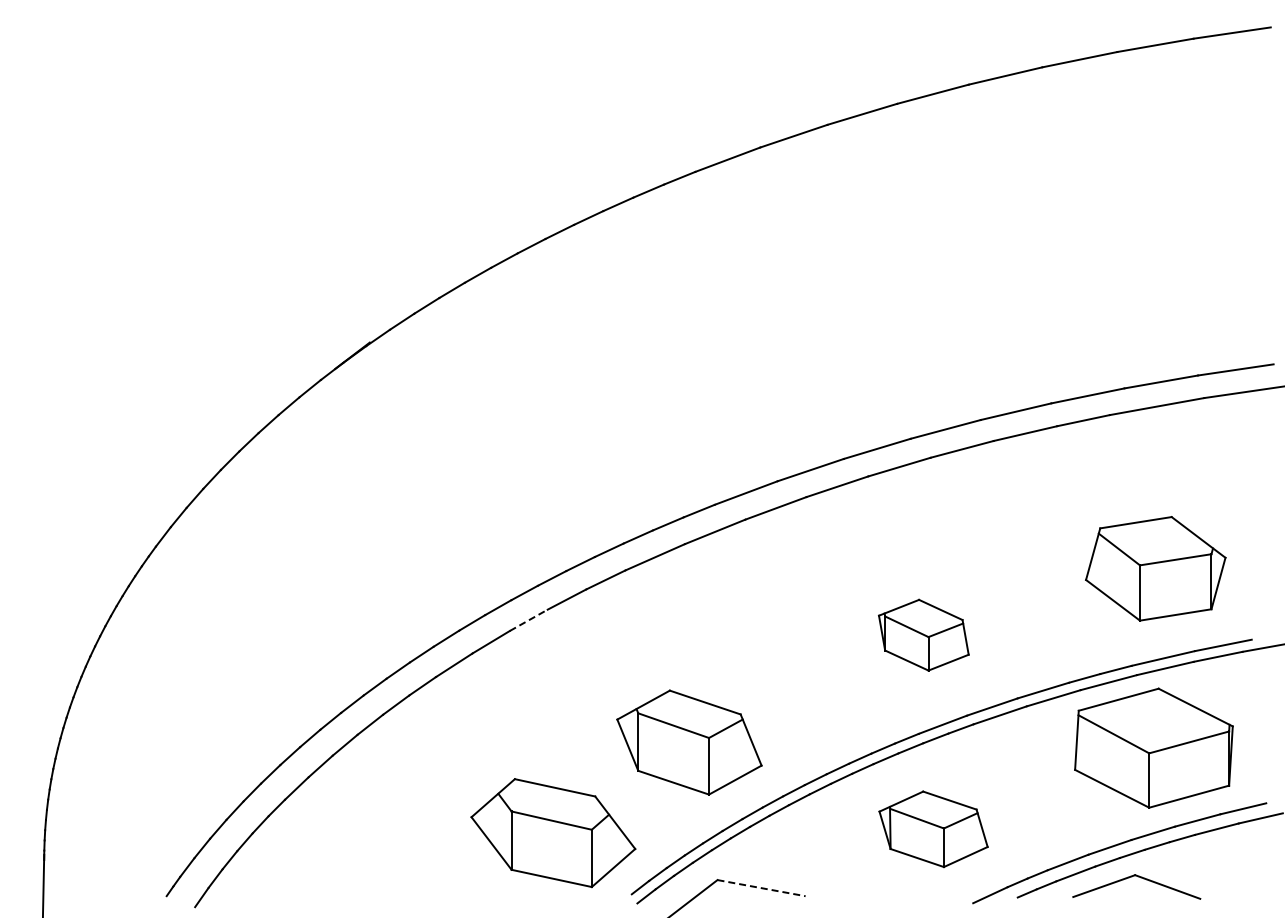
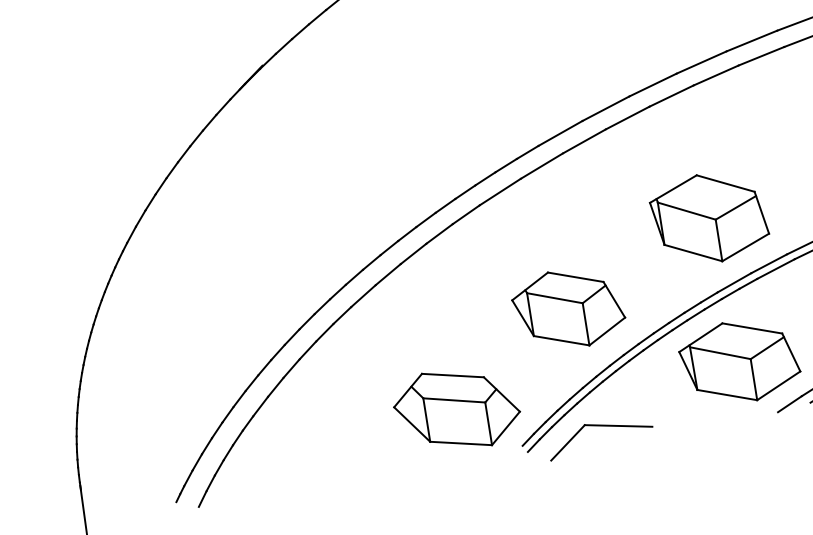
line: (528, 620) -> (413, 254), dashed -> solid
part: (923, 635) -> (709, 218), size x1.67
part: (689, 742) -> (568, 308), moved
part: (933, 829) -> (739, 361), size x1.43
line: (761, 888) -> (618, 426), dashed -> solid

